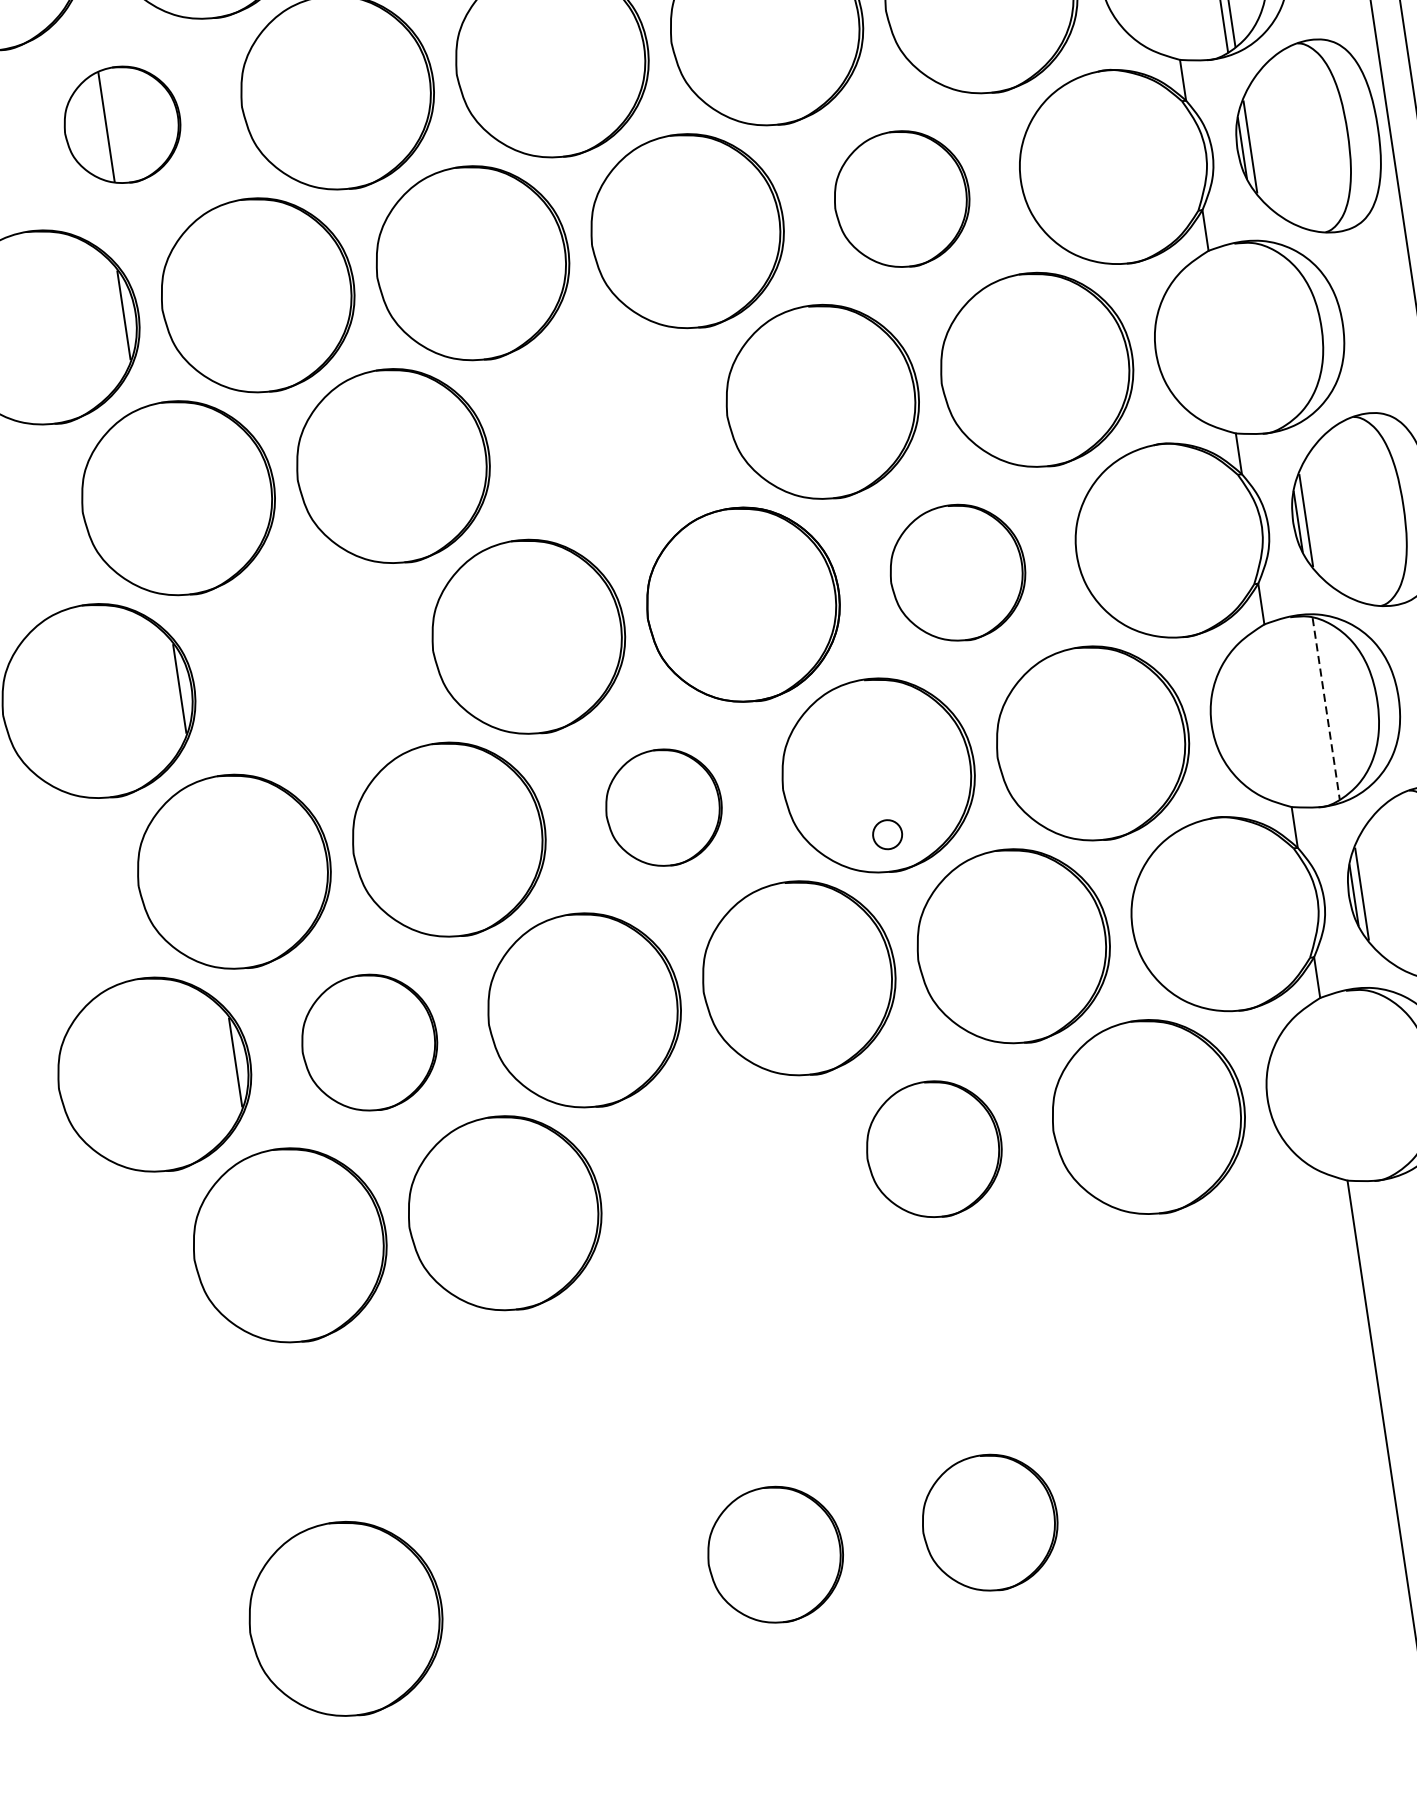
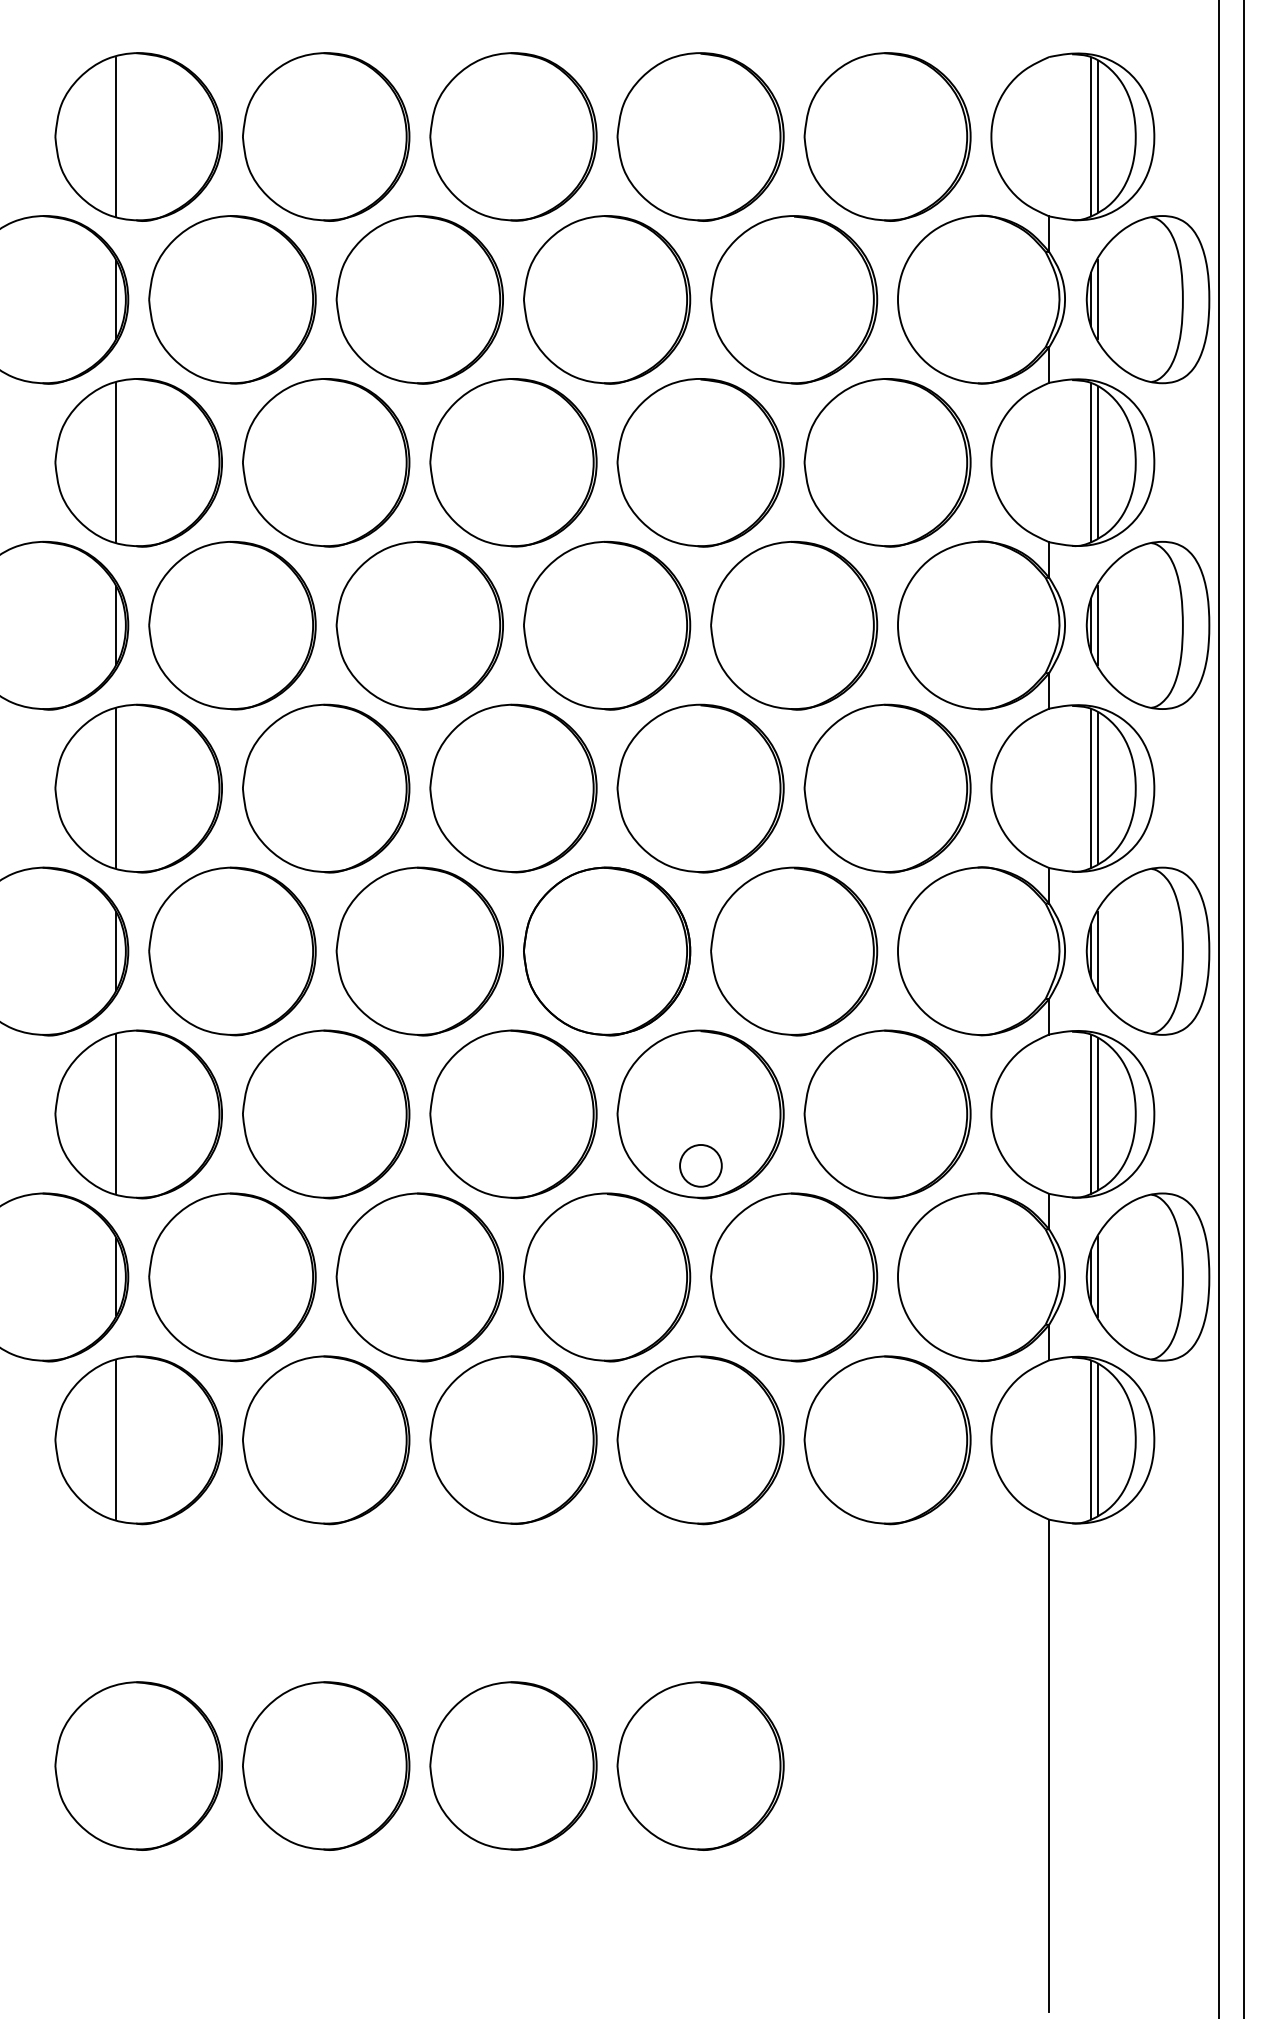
part: (122, 124) -> (138, 462), size x1.67
part: (902, 199) -> (794, 625), size x1.43
line: (1278, 333) -> (1098, 788), added
line: (1270, 335) -> (1091, 788), added
part: (608, 434) -> (513, 788), added
line: (151, 502) -> (115, 788), added
part: (958, 572) -> (794, 951), size x1.43
part: (313, 669) -> (232, 951), added
line: (1334, 706) -> (1098, 1113), added
line: (1326, 708) -> (1091, 1114), dashed -> solid
part: (663, 807) -> (513, 1114), size x1.67
circle: (887, 834) -> (700, 1165), size x1.67
line: (207, 876) -> (115, 1114), added
part: (369, 1042) -> (232, 1277), size x1.43
line: (1390, 1080) -> (1098, 1439), added
line: (1382, 1082) -> (1091, 1440), added
part: (934, 1149) -> (700, 1440), size x1.43
part: (719, 1180) -> (513, 1439), added
line: (263, 1248) -> (115, 1439), added
part: (989, 1522) -> (700, 1765), size x1.43
part: (775, 1554) -> (513, 1765), size x1.43
part: (561, 1586) -> (326, 1765), added

